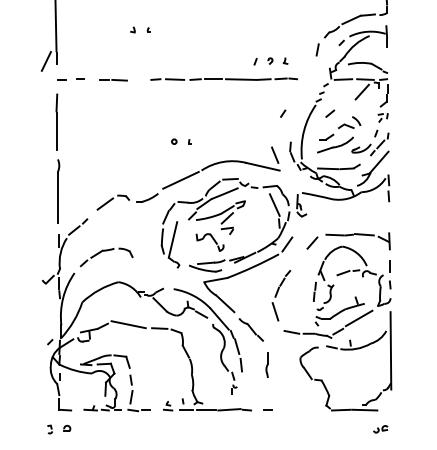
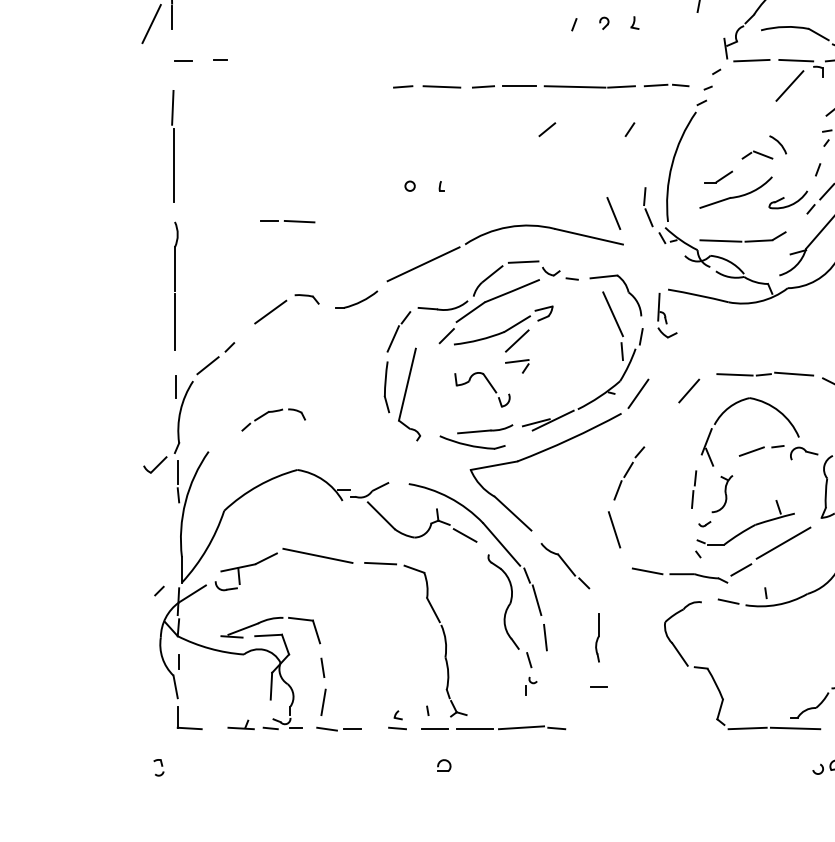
line: (222, 78) -> (537, 84), moved
line: (113, 80) -> (287, 222), moved
line: (330, 113) -> (547, 129), moved
part: (106, 257) -> (273, 420), size x0.6
line: (267, 409) -> (598, 684), moved
part: (67, 427) -> (444, 763), moved

